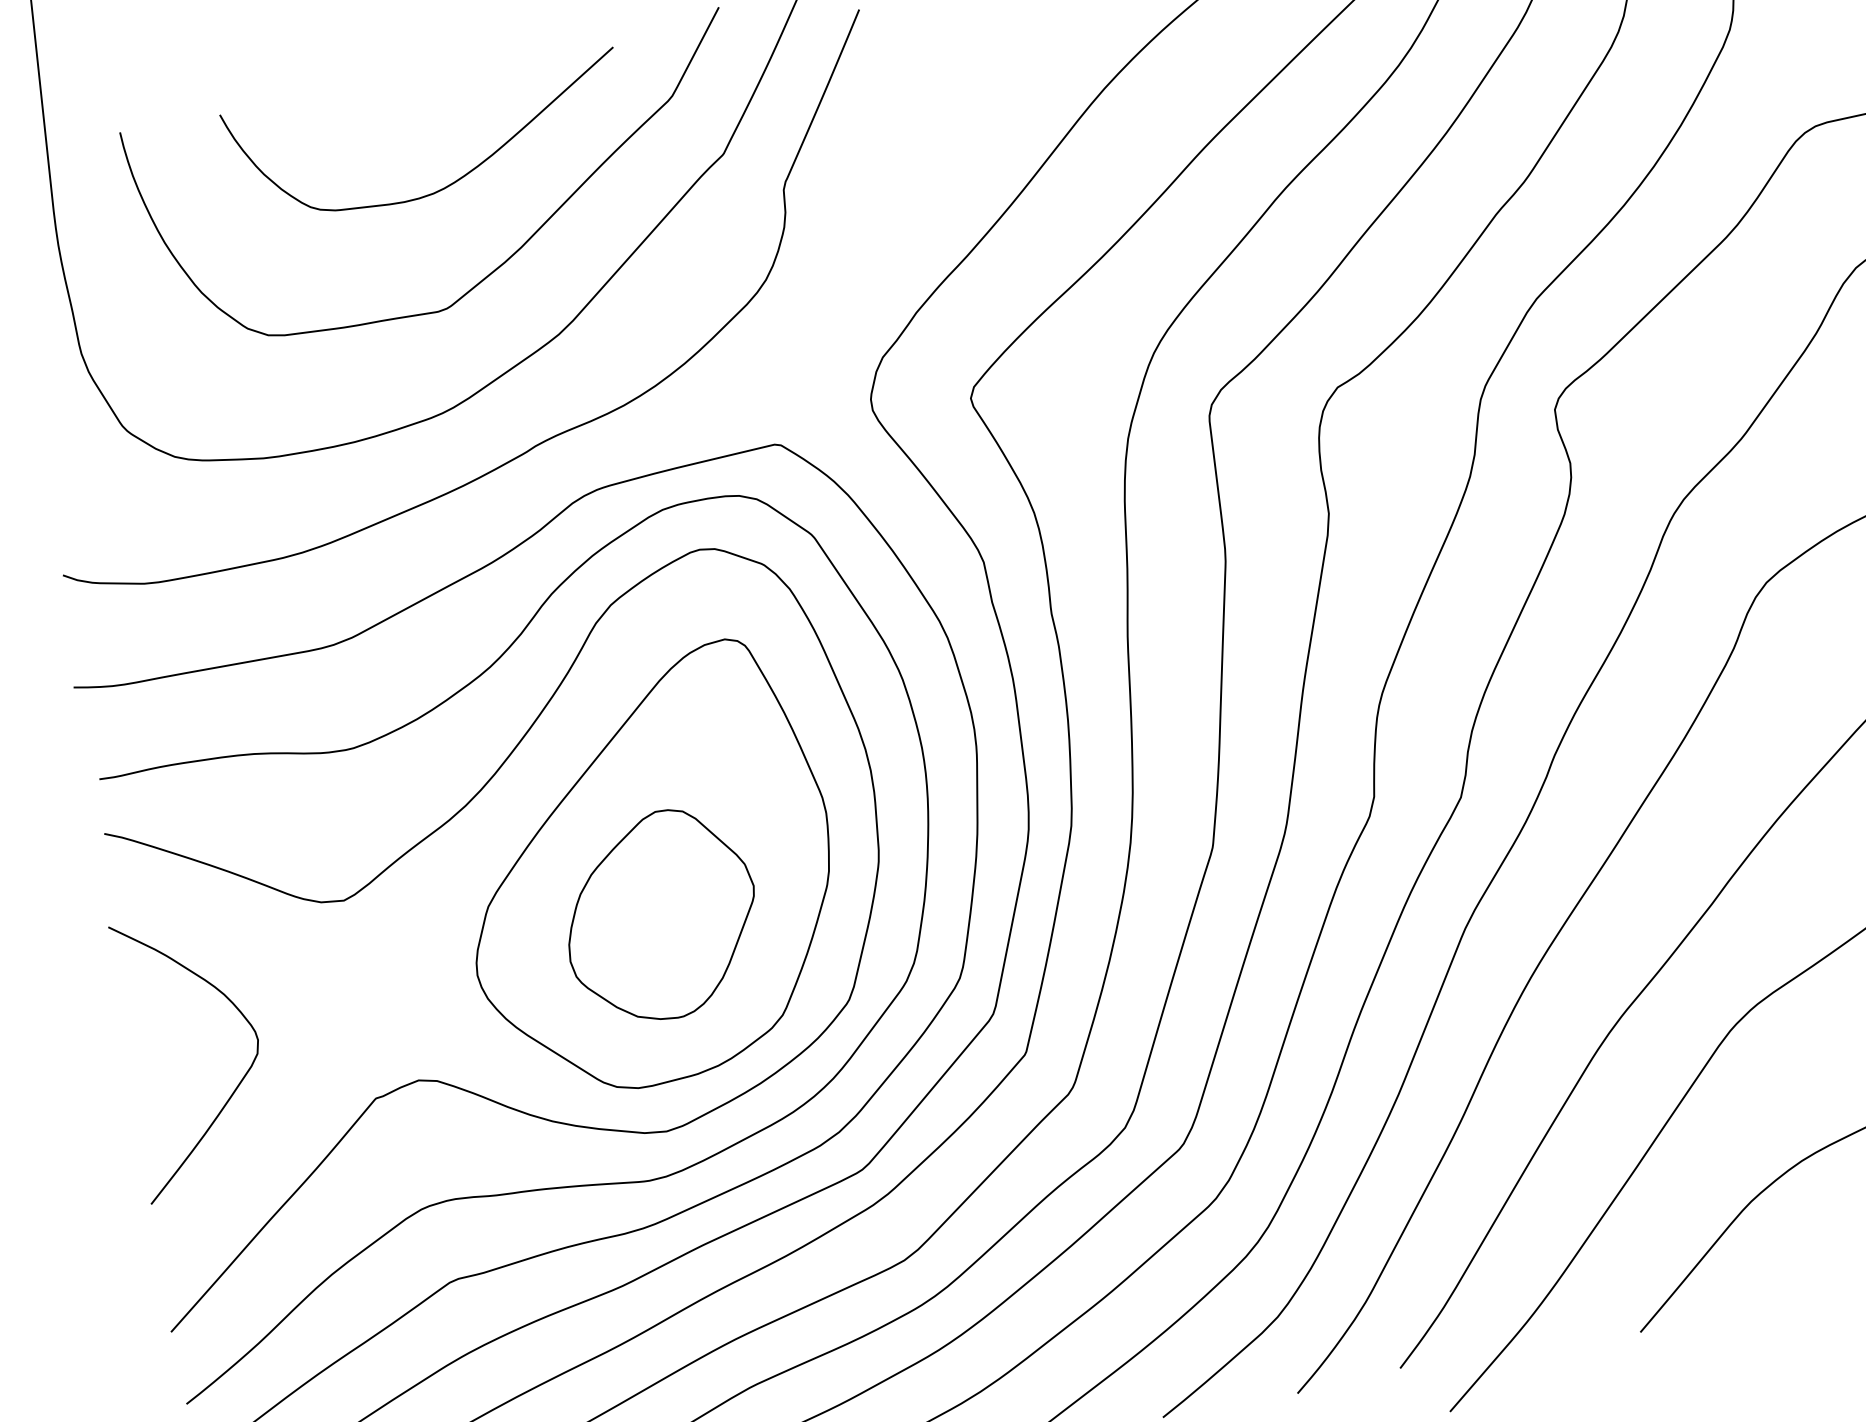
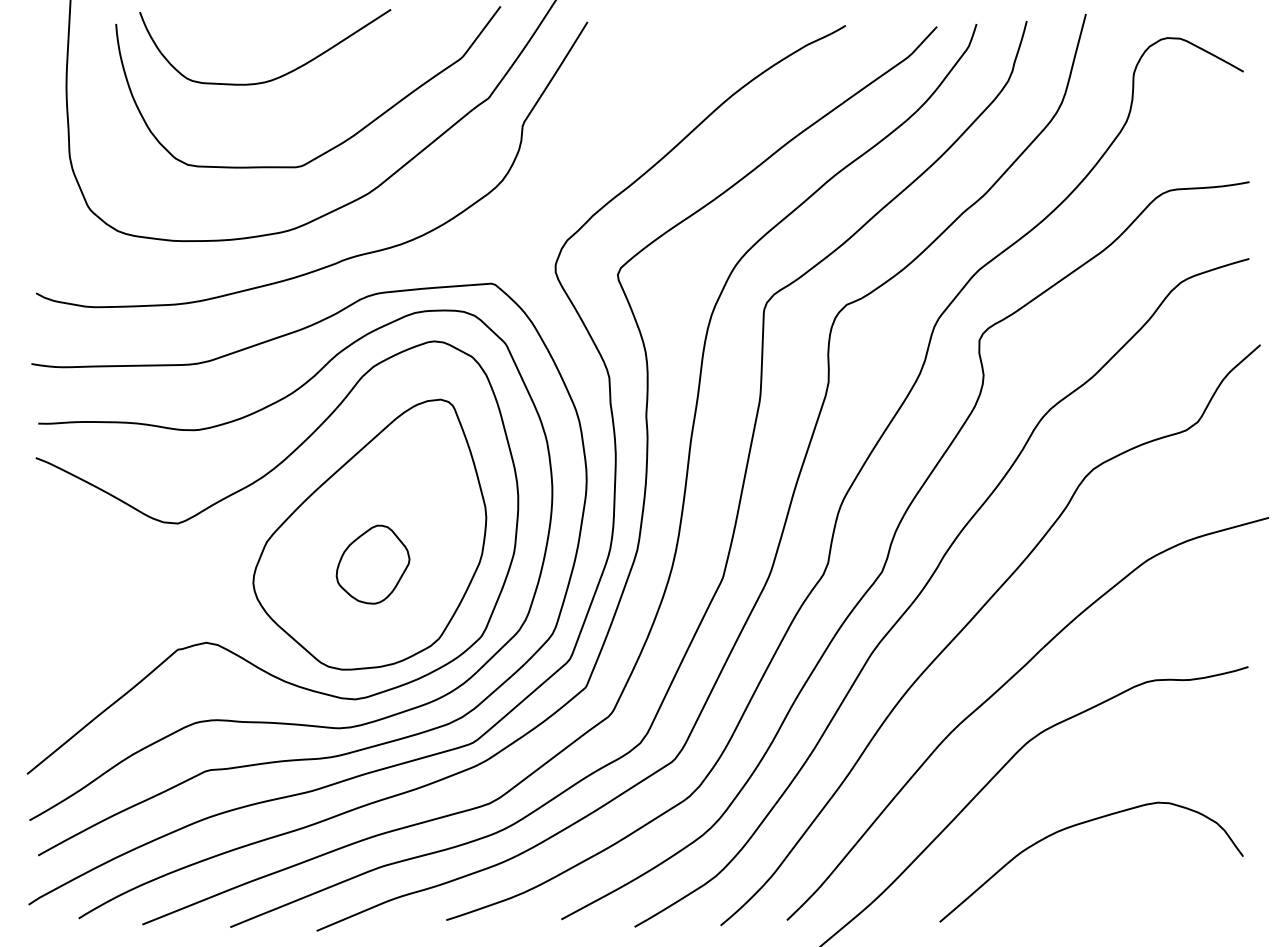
curve: (456, 178) -> (280, 75), moved
part: (659, 915) -> (372, 564), size x0.6
curve: (236, 1085) -> (92, 627), removed

